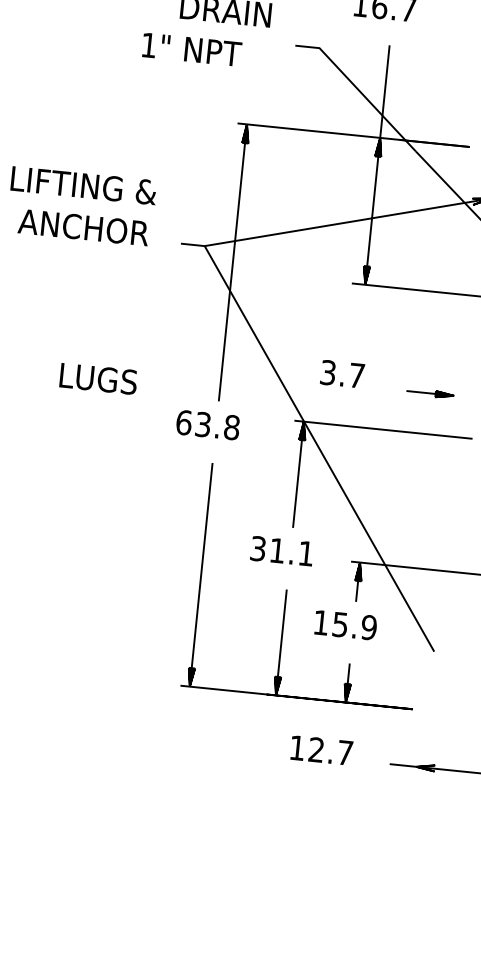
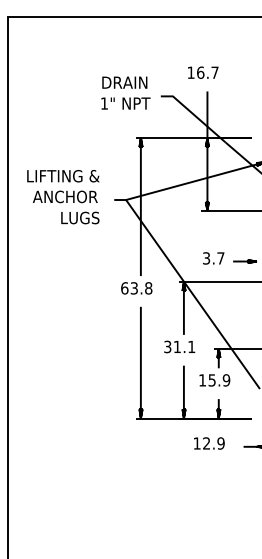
text: (191, 49) -> (125, 103), moved
text: (342, 374) -> (213, 258), moved
text: (99, 377) -> (80, 217), moved
text: (344, 752) -> (220, 443), 12.7 -> 12.9

